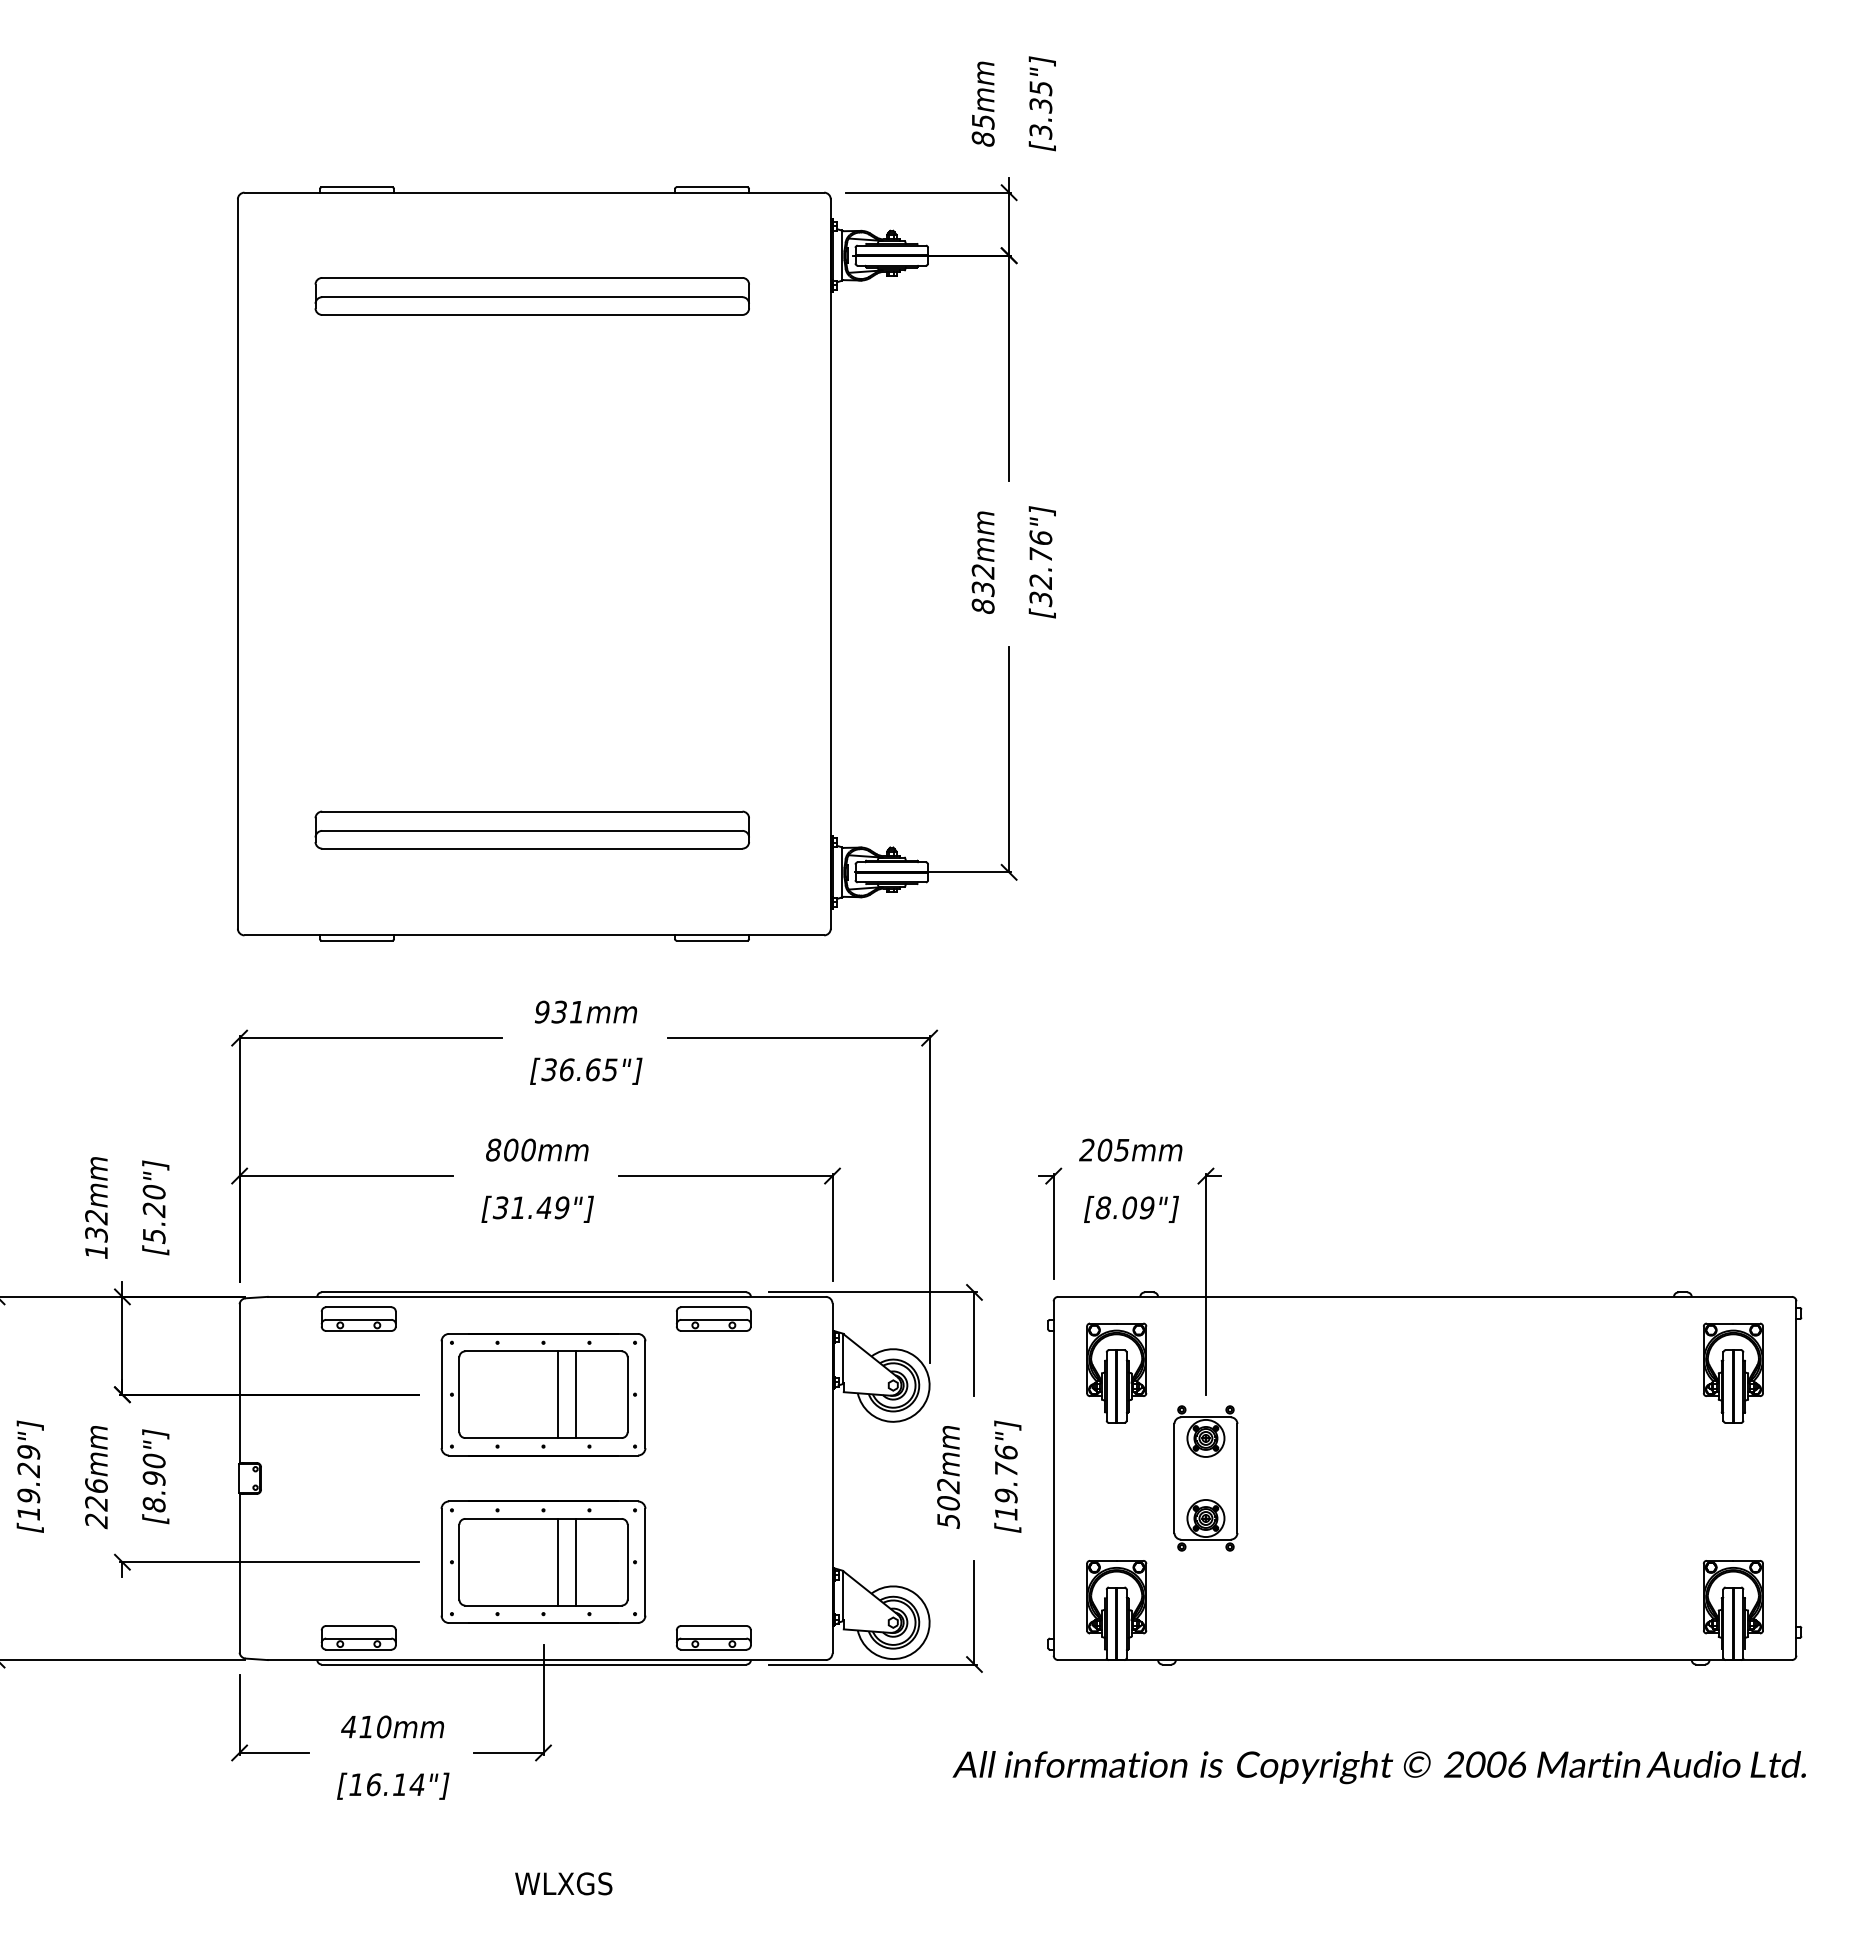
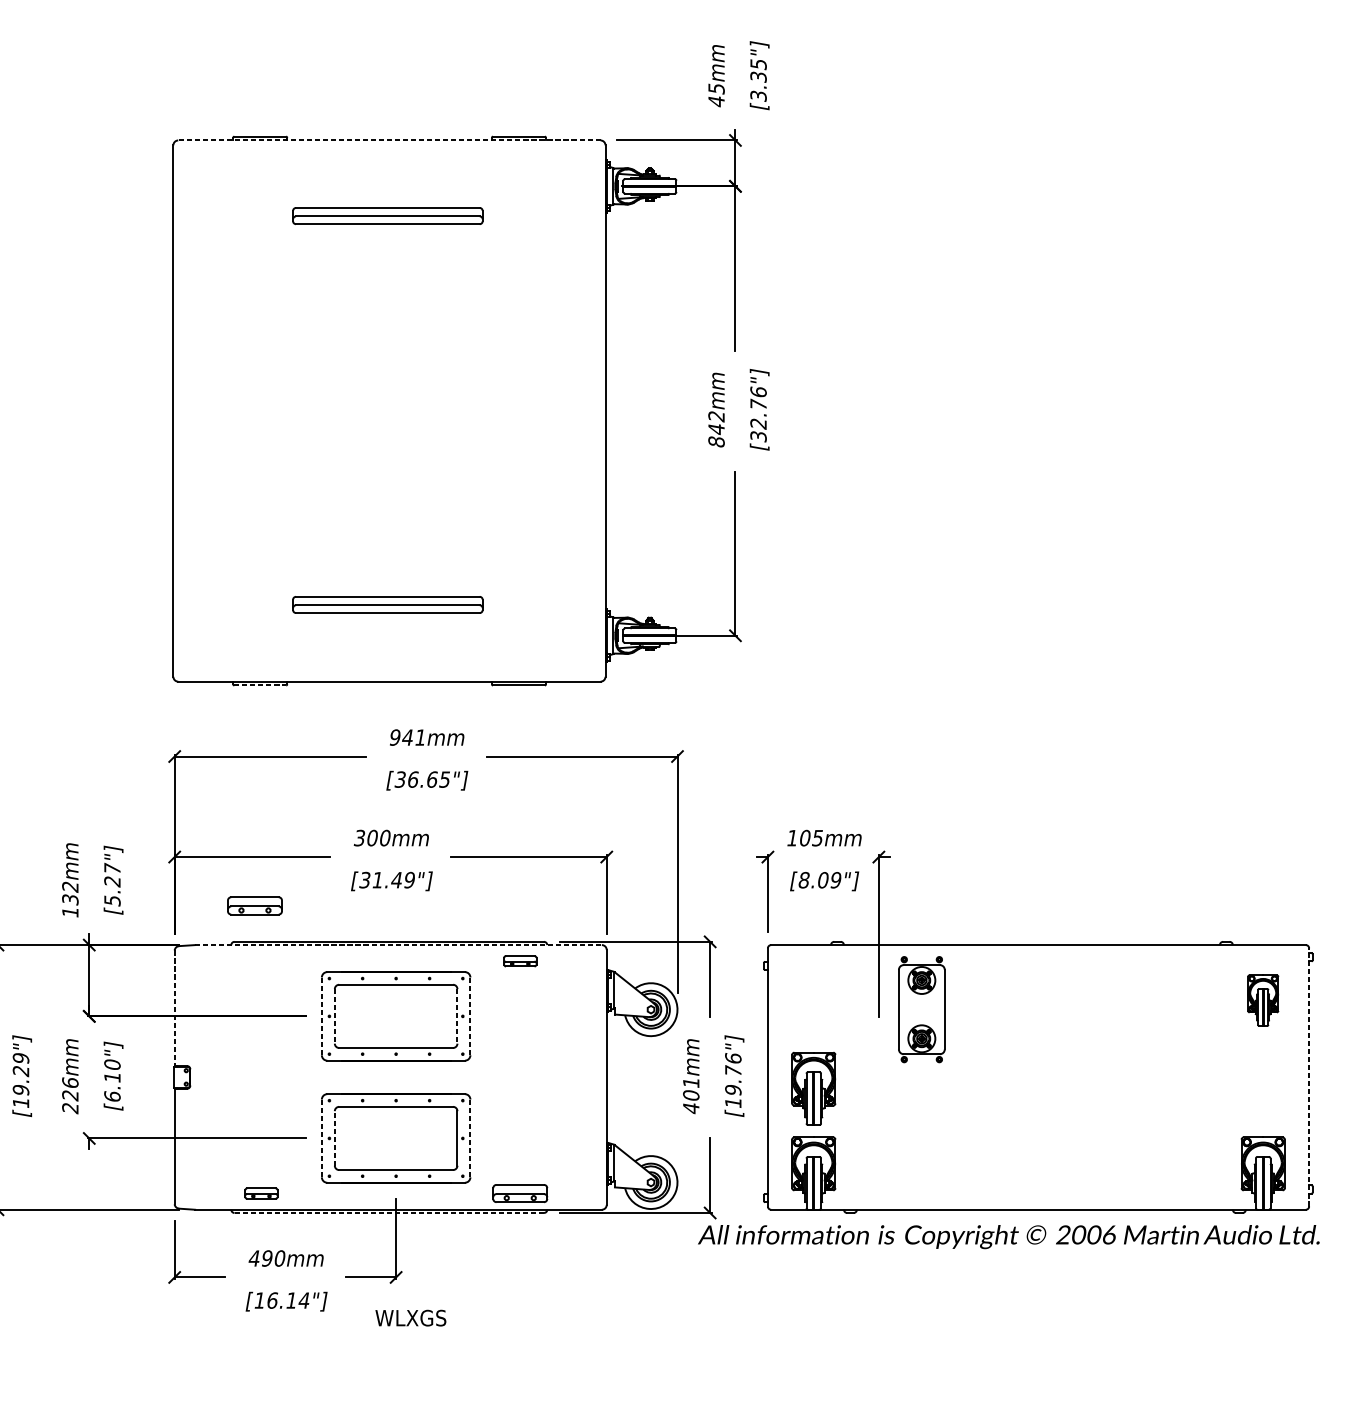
text: (982, 139) -> (716, 101), 85mm -> 45mm
line: (534, 192) -> (389, 140), solid -> dashed
part: (531, 296) -> (387, 216), size x0.6
text: (982, 589) -> (716, 429), 832mm -> 842mm
part: (531, 829) -> (387, 604), size x0.6
line: (357, 940) -> (260, 685), solid -> dashed
text: (558, 1011) -> (407, 737), 931mm -> 941mm
text: (493, 1149) -> (359, 837), 800mm -> 300mm
text: (1086, 1149) -> (791, 837), 205mm -> 105mm
text: (153, 1191) -> (111, 868), [5.20"] -> [5.27"]
line: (547, 1296) -> (399, 944), solid -> dashed
part: (358, 1318) -> (254, 905), moved
part: (713, 1318) -> (520, 960), size x0.6
part: (1116, 1372) -> (813, 1088), moved
part: (1733, 1372) -> (1263, 1000), size x0.7
line: (239, 1384) -> (174, 1008), solid -> dashed
line: (441, 1394) -> (321, 1016), solid -> dashed
line: (557, 1394) -> (406, 1016), removed
line: (576, 1394) -> (420, 1016), removed
line: (645, 1394) -> (470, 1016), solid -> dashed
line: (459, 1395) -> (334, 1016), solid -> dashed
line: (627, 1395) -> (457, 1016), solid -> dashed
line: (1796, 1477) -> (1309, 1076), solid -> dashed
part: (1205, 1478) -> (921, 1009), moved
text: (153, 1491) -> (111, 1086), [8.90"] -> [6.10"]
text: (948, 1503) -> (691, 1095), 502mm -> 401mm
line: (459, 1561) -> (334, 1137), solid -> dashed
line: (557, 1561) -> (406, 1137), removed
line: (576, 1561) -> (420, 1137), removed
line: (441, 1562) -> (321, 1138), solid -> dashed
line: (645, 1562) -> (470, 1138), solid -> dashed
part: (358, 1637) -> (261, 1193), size x0.6
line: (534, 1664) -> (389, 1212), solid -> dashed
text: (366, 1726) -> (267, 1258), 410mm -> 490mm
text: (1378, 1767) -> (1008, 1237), moved
text: (563, 1883) -> (410, 1317), moved

